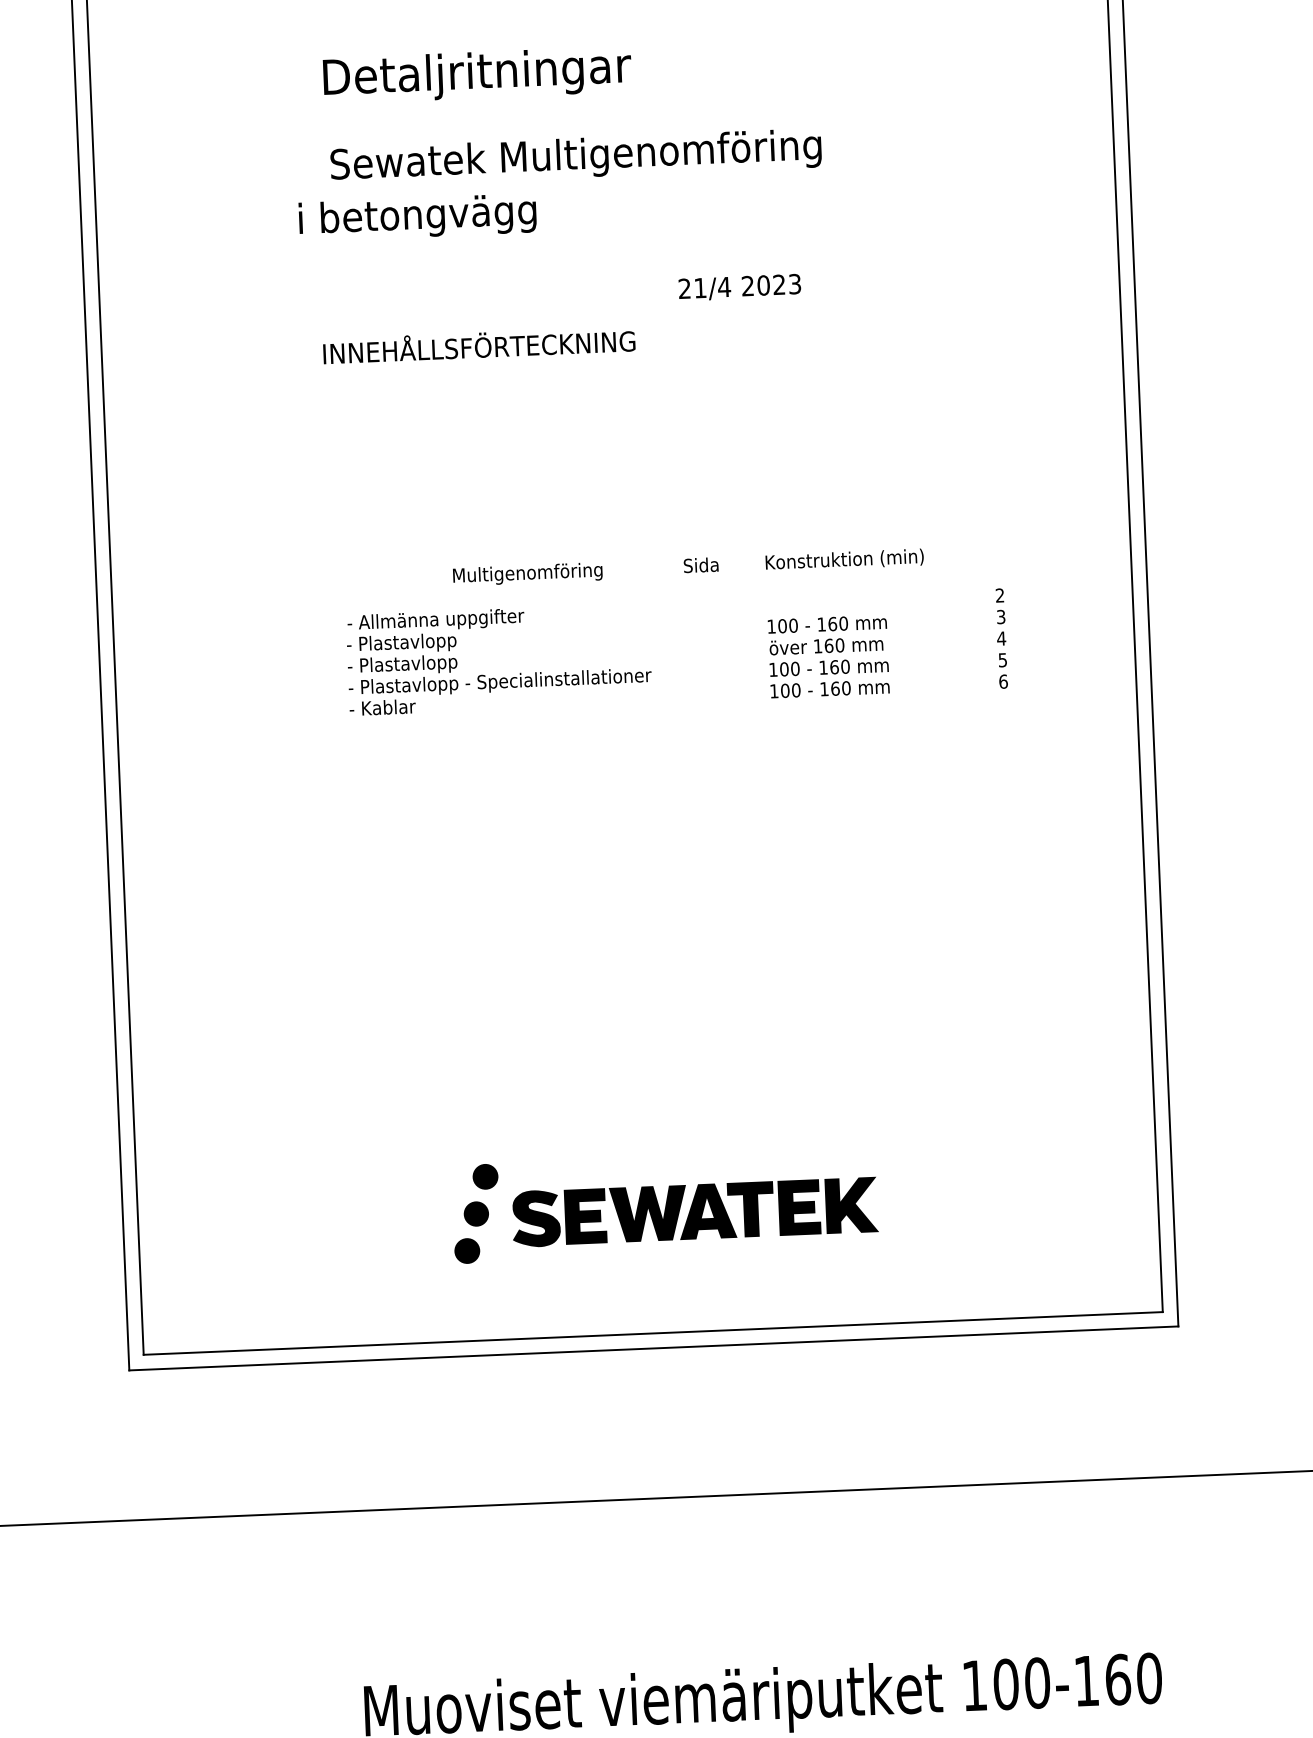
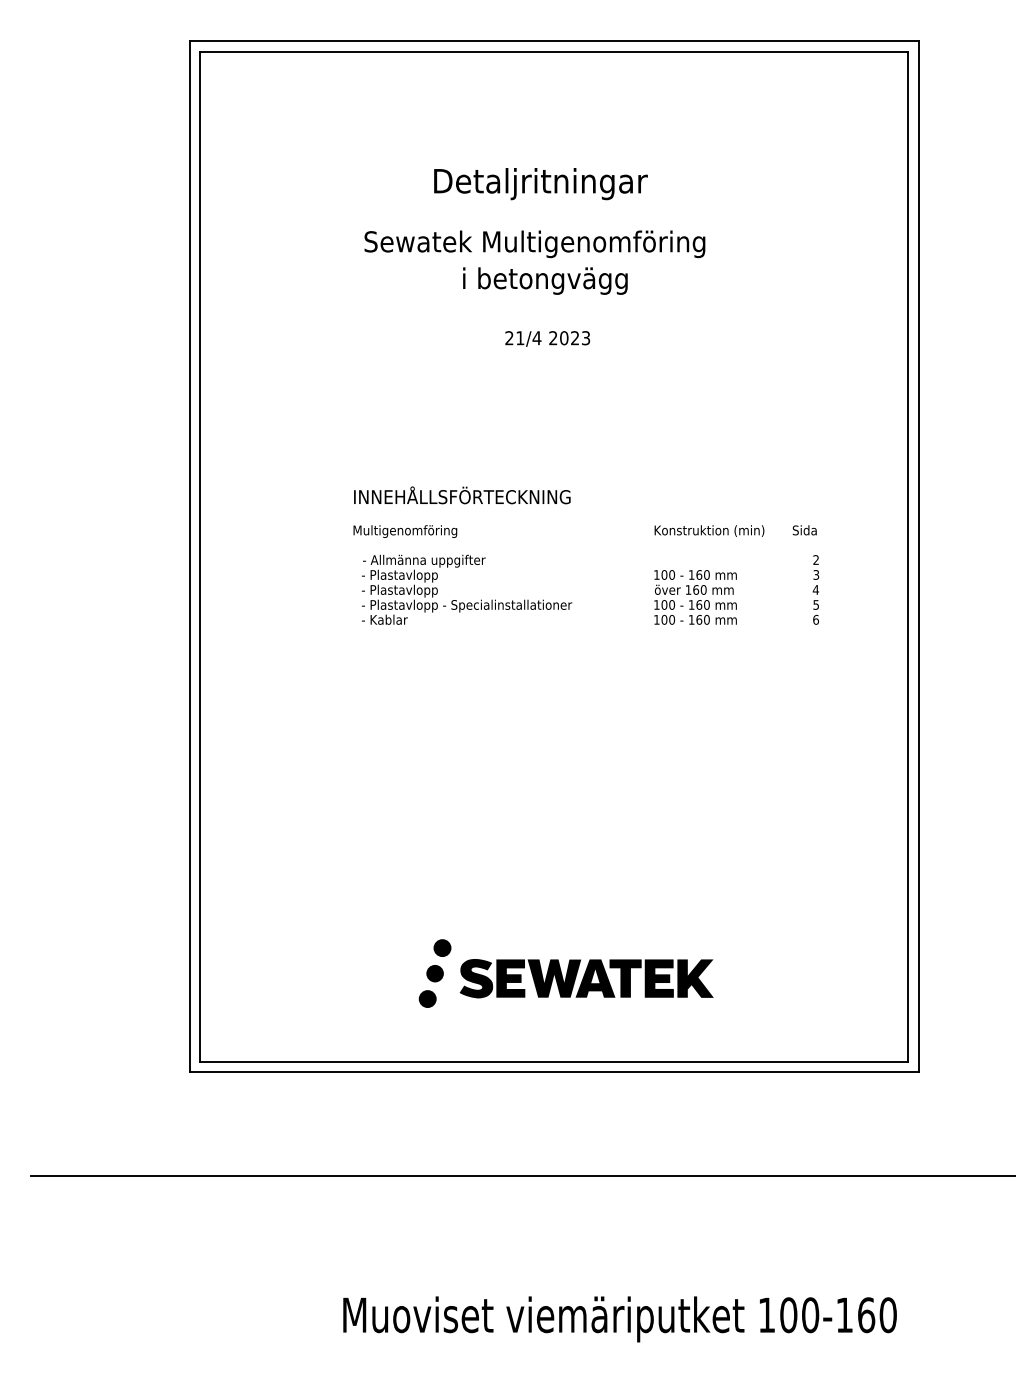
text: (476, 75) -> (540, 184), moved
text: (417, 216) -> (545, 280), moved
text: (739, 286) -> (547, 338), moved
text: (479, 345) -> (462, 495), moved
text: (700, 565) -> (804, 530), moved
text: (528, 574) -> (405, 531), moved

